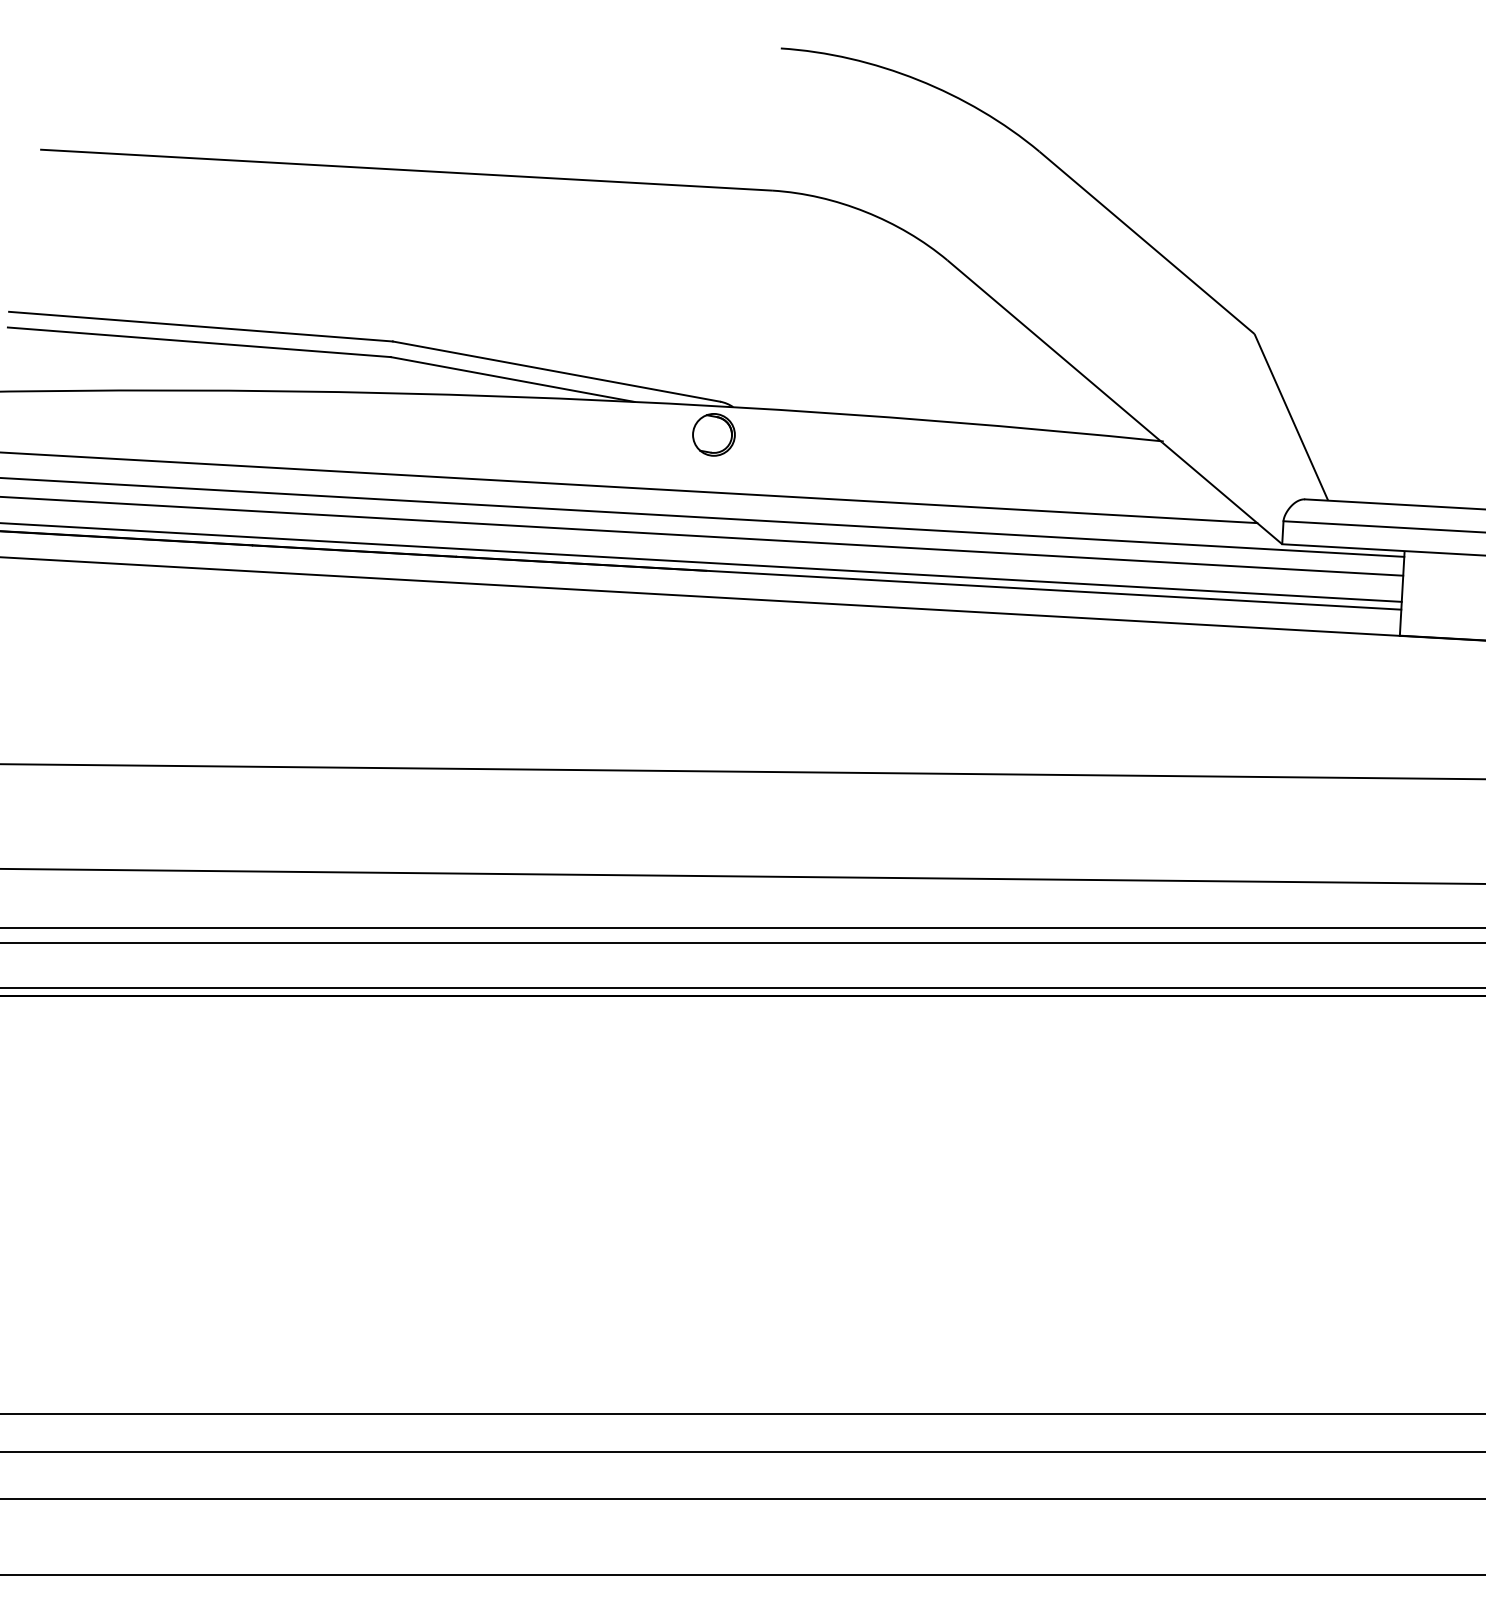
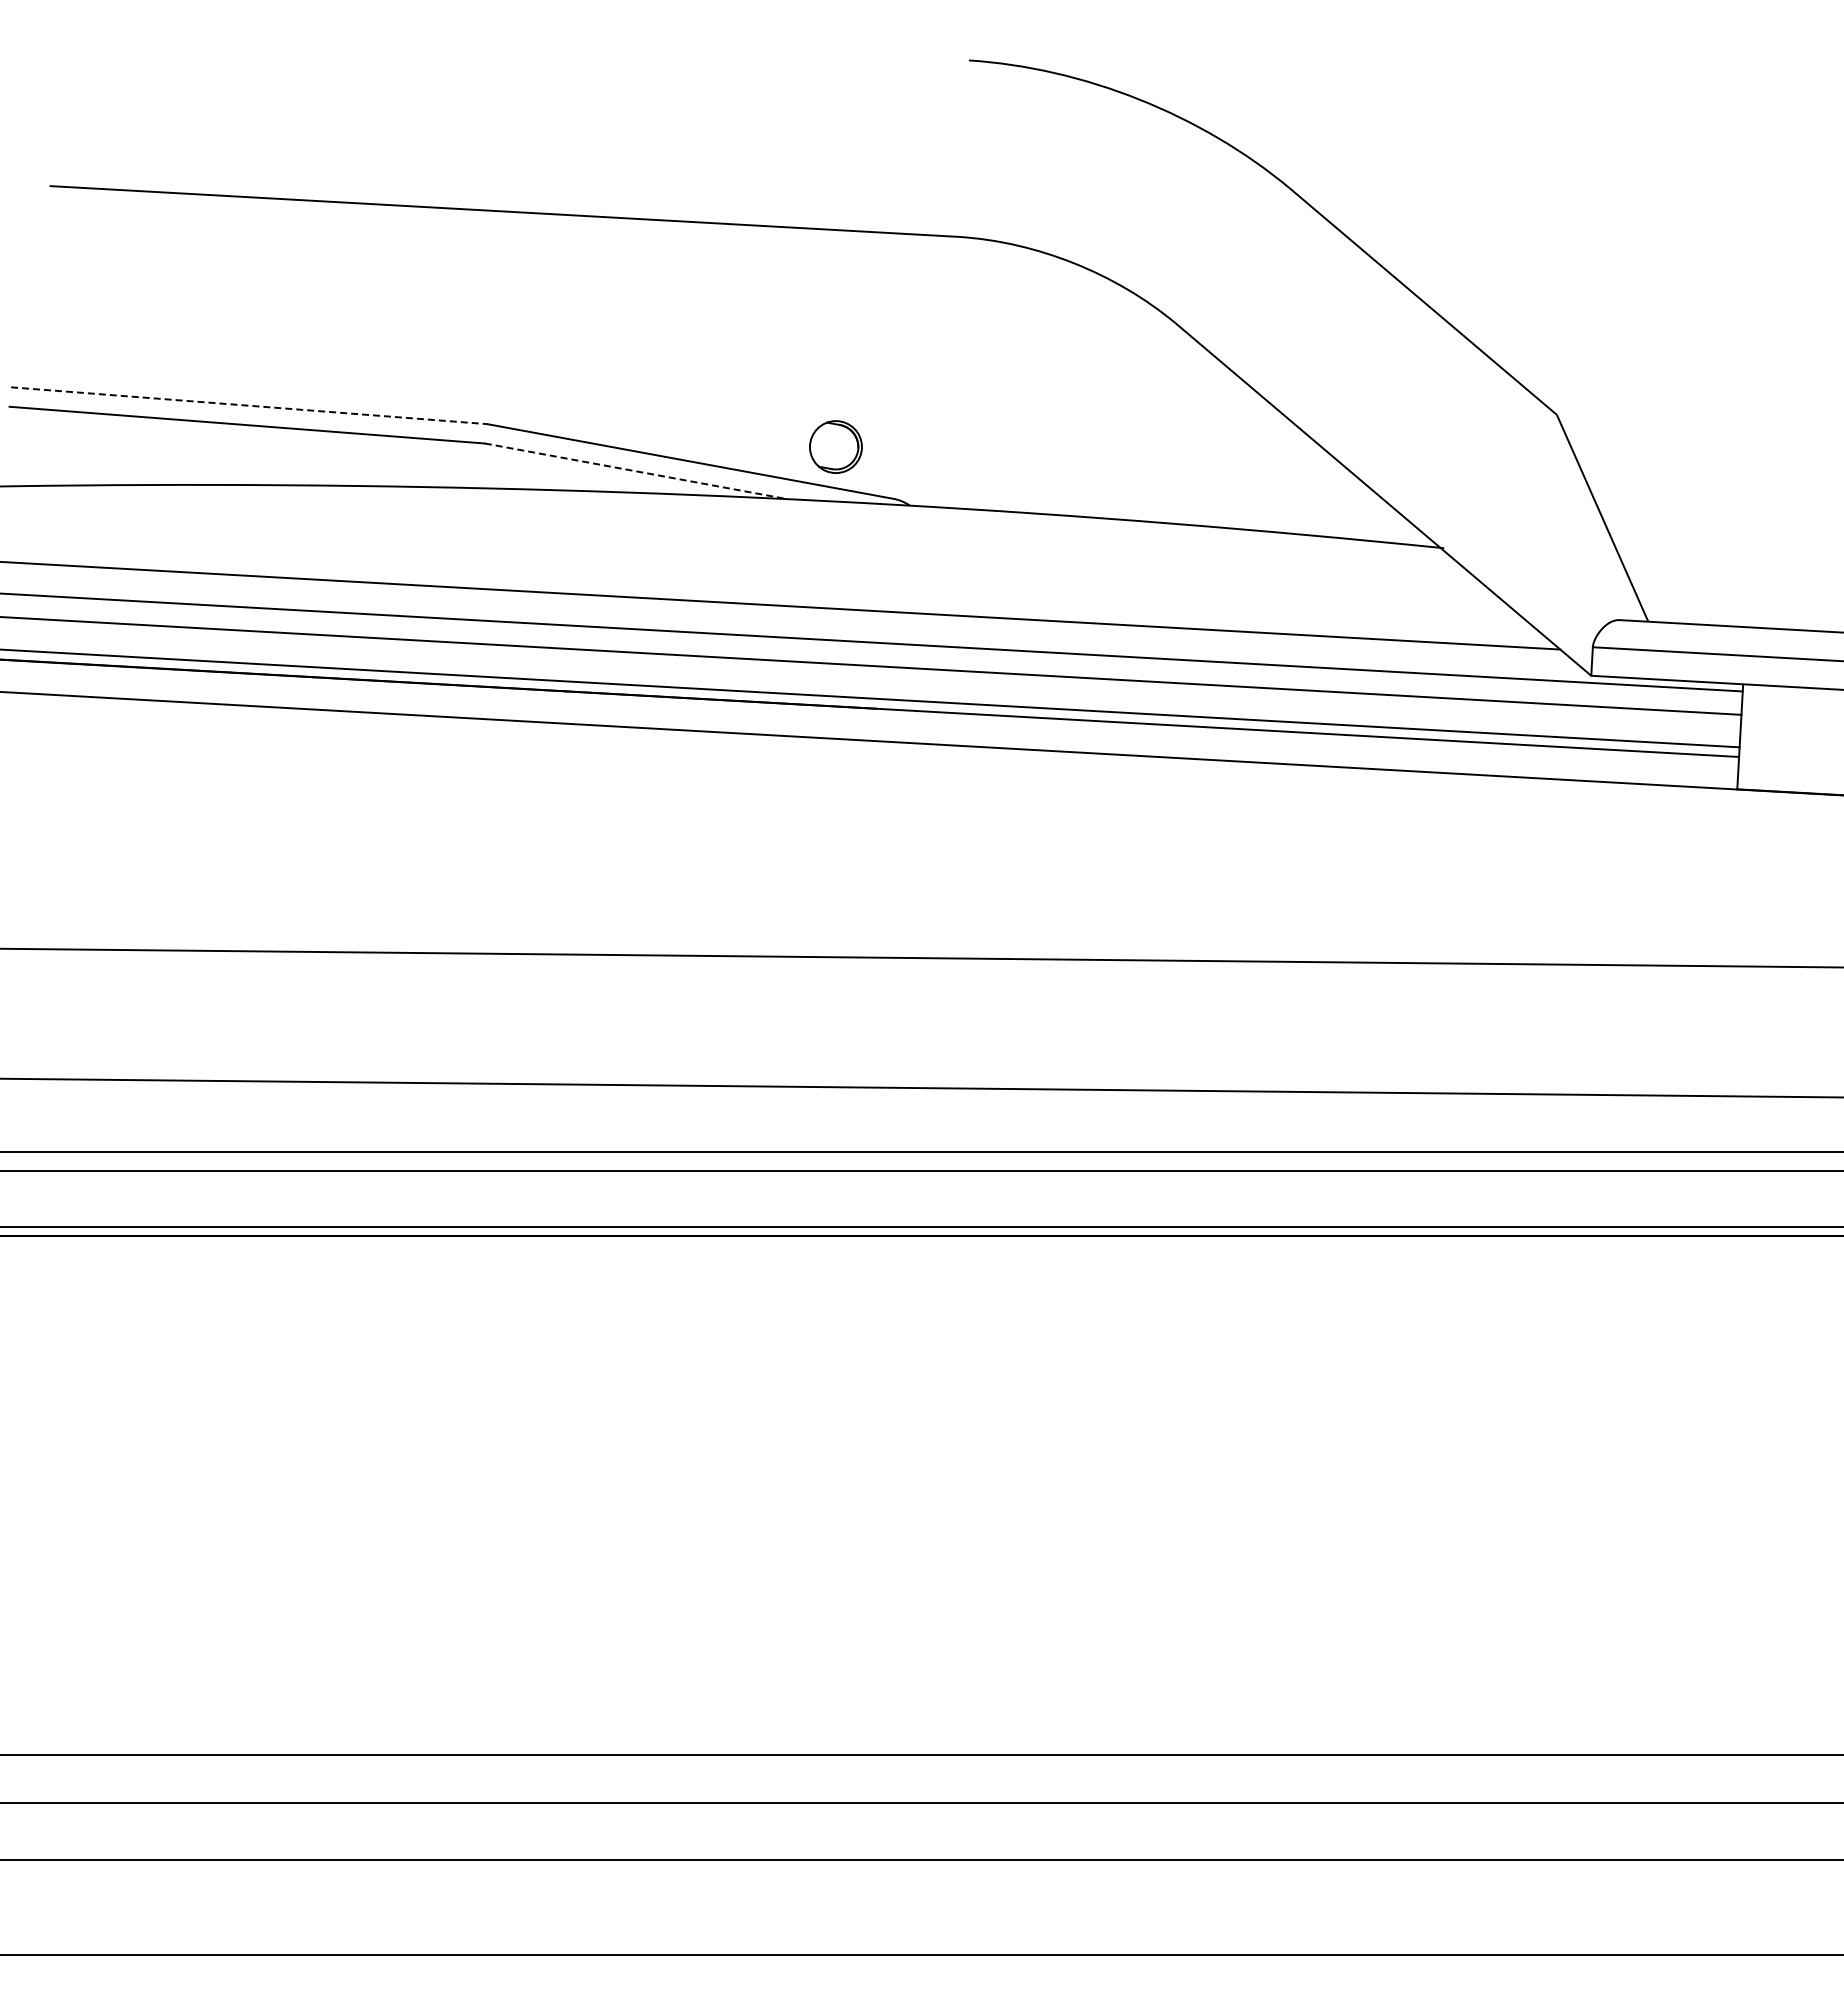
line: (201, 326) -> (249, 405), solid -> dashed
line: (512, 379) -> (636, 471), solid -> dashed
part: (713, 434) -> (835, 446), moved

